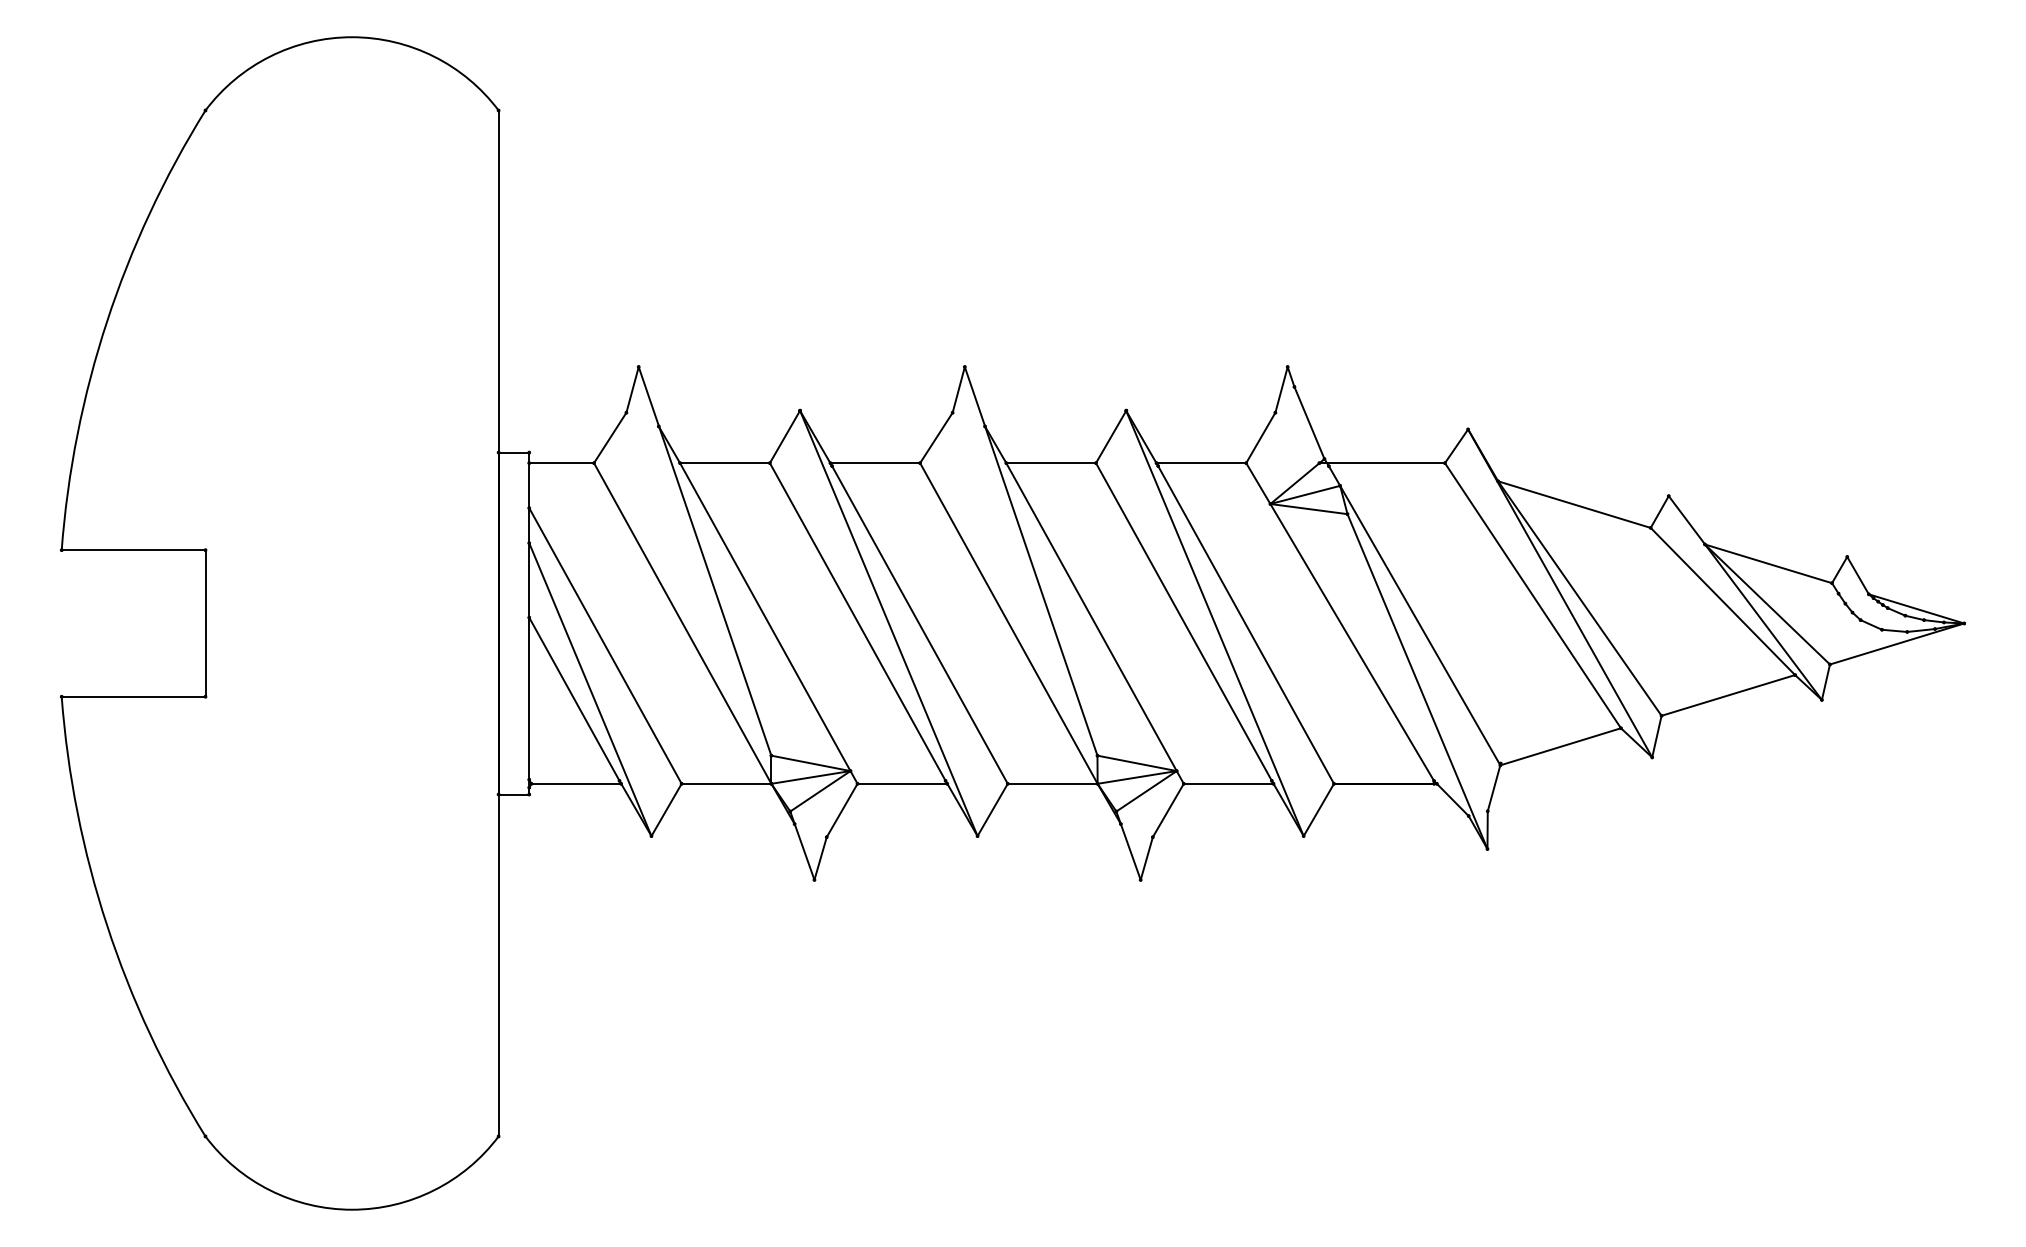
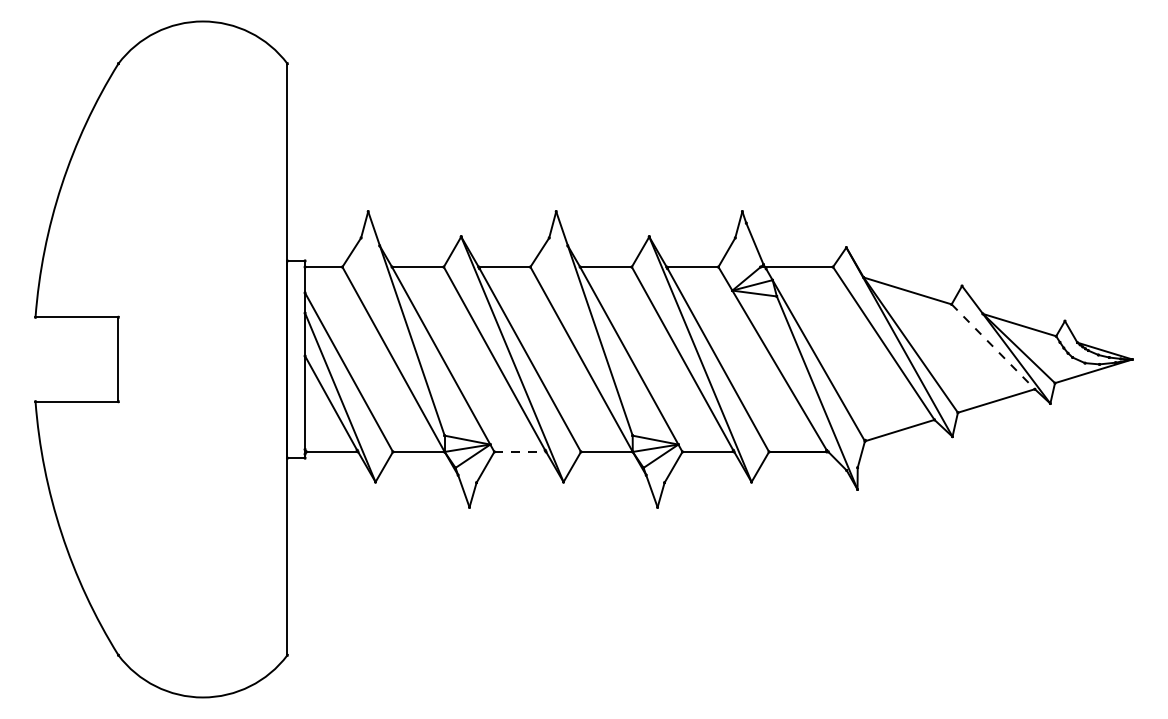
line: (1723, 602) -> (993, 347), solid -> dashed
line: (902, 783) -> (520, 451), solid -> dashed

